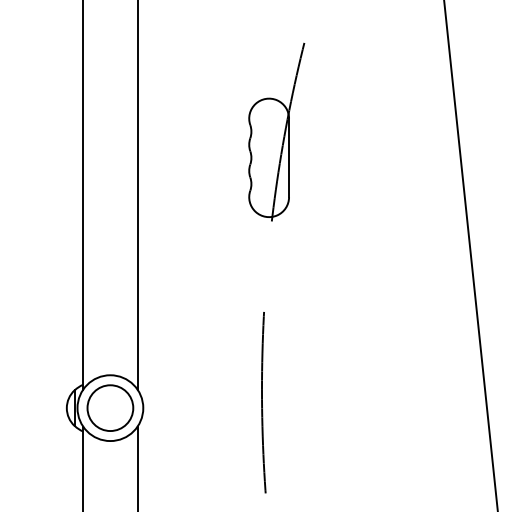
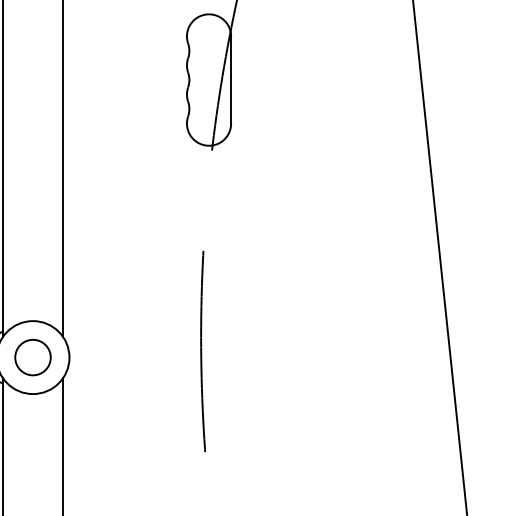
circle: (110, 408) -> (33, 357), size x0.7

